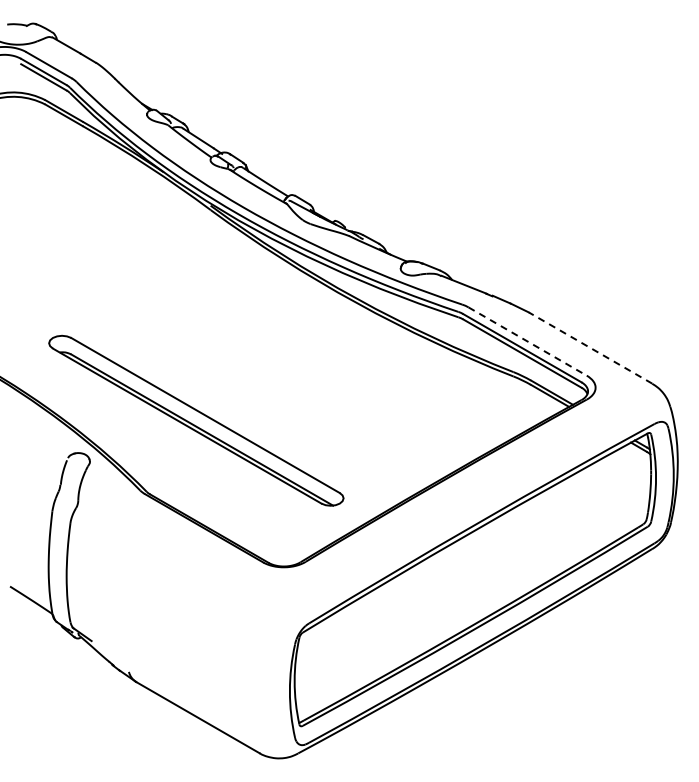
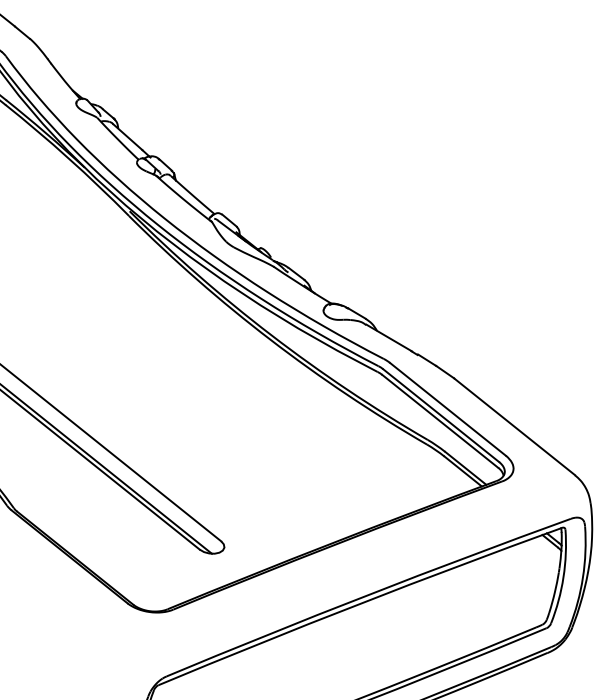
line: (528, 341) -> (448, 409), dashed -> solid
line: (590, 347) -> (514, 426), dashed -> solid

